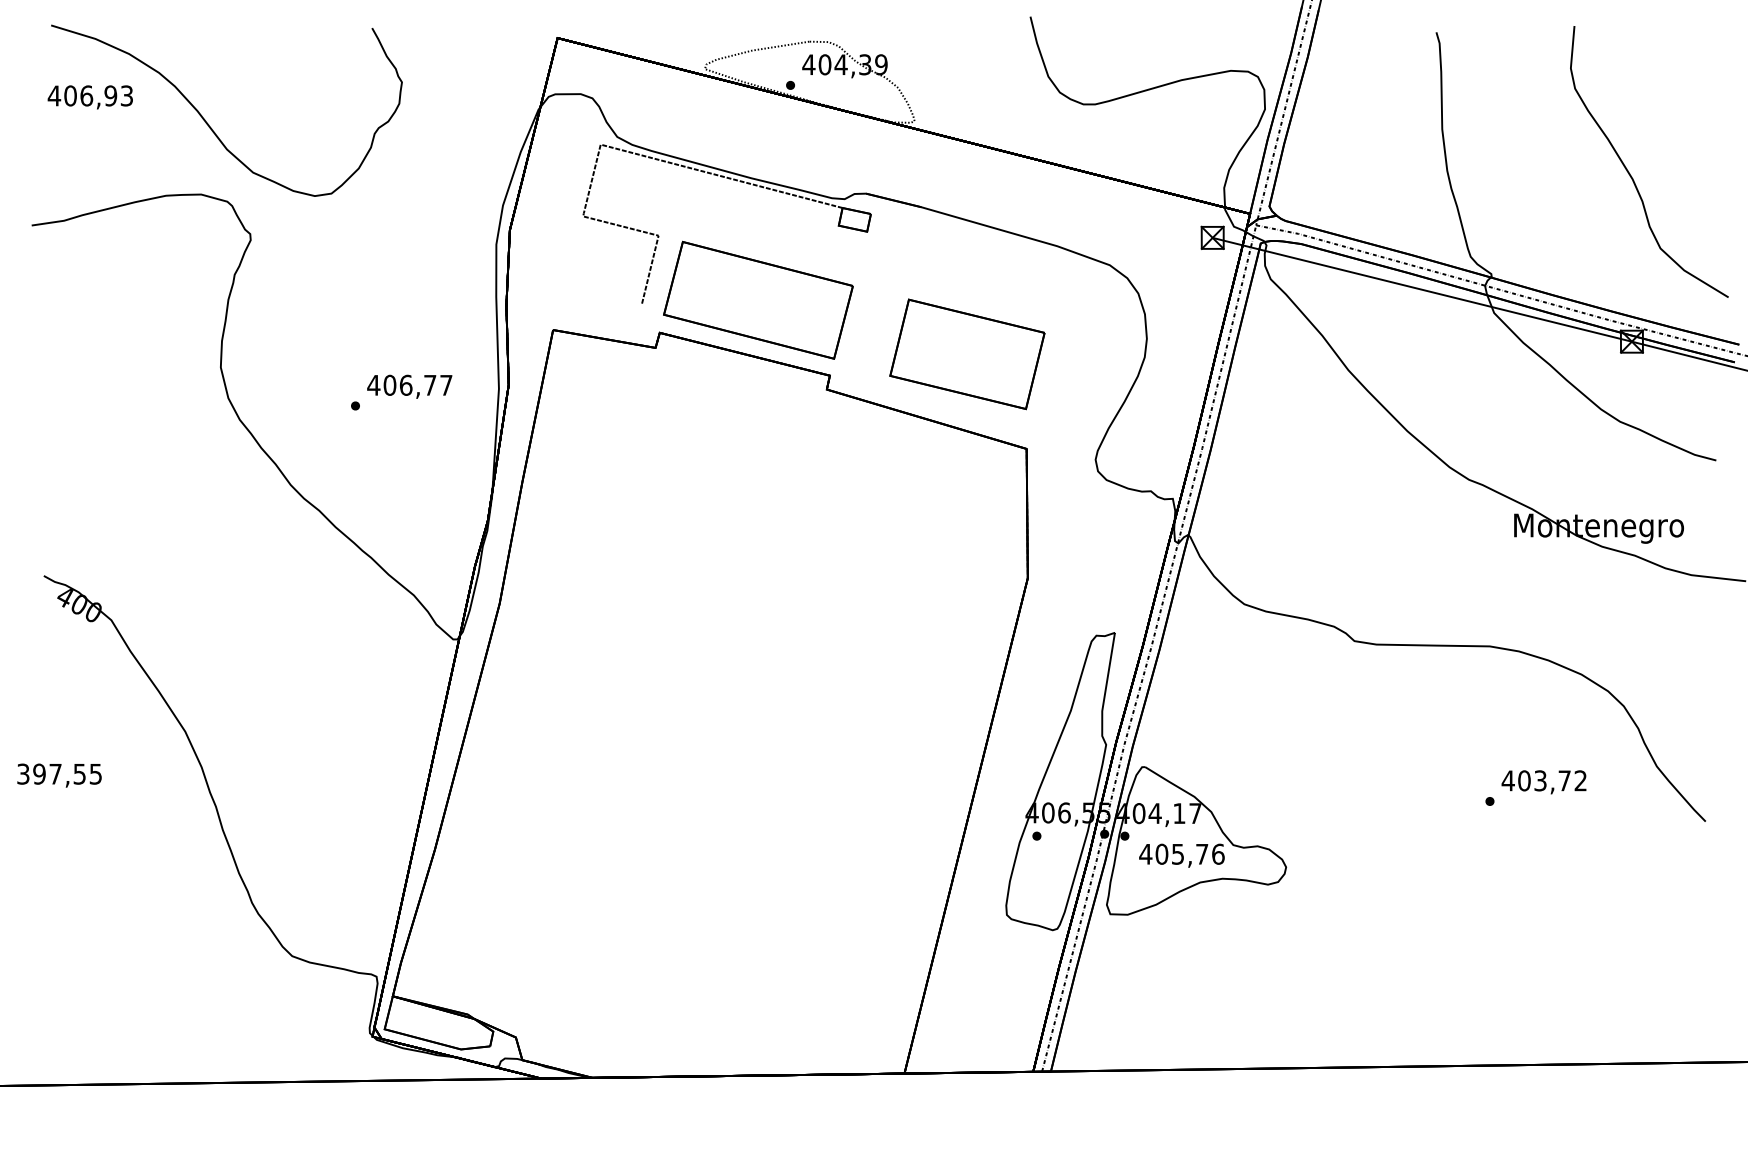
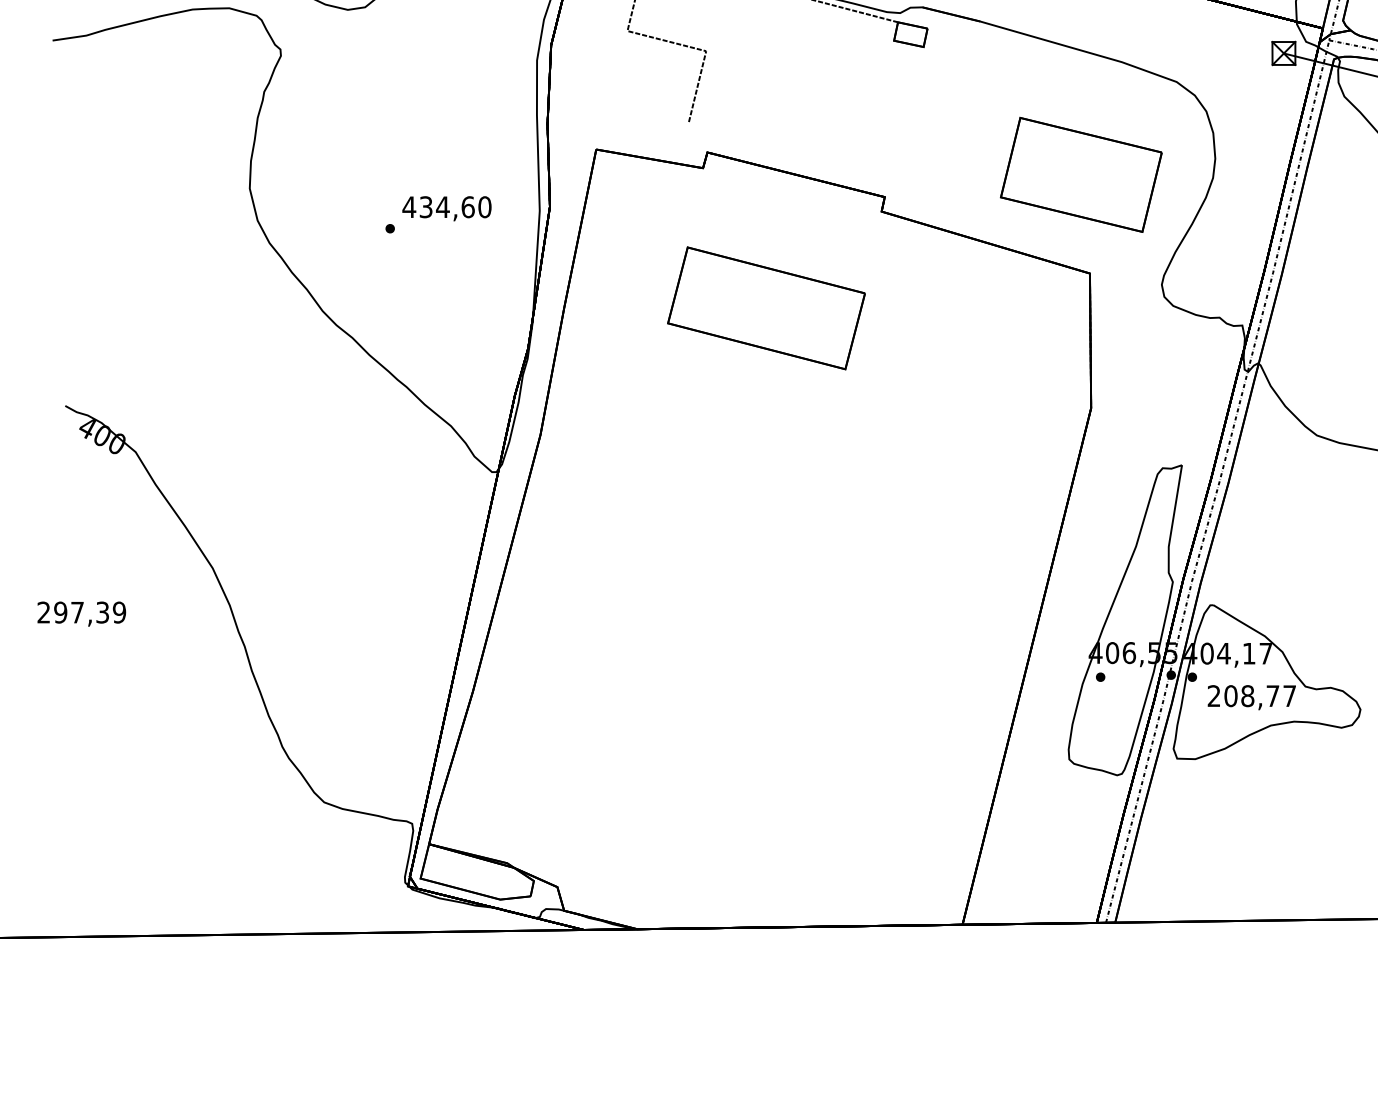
part: (758, 299) -> (766, 307), moved
part: (967, 354) -> (1081, 175), moved
text: (417, 384) -> (454, 206), 406,77 -> 434,60
text: (59, 773) -> (81, 611), 397,55 -> 297,39
text: (1181, 853) -> (1251, 695), 405,76 -> 208,77

